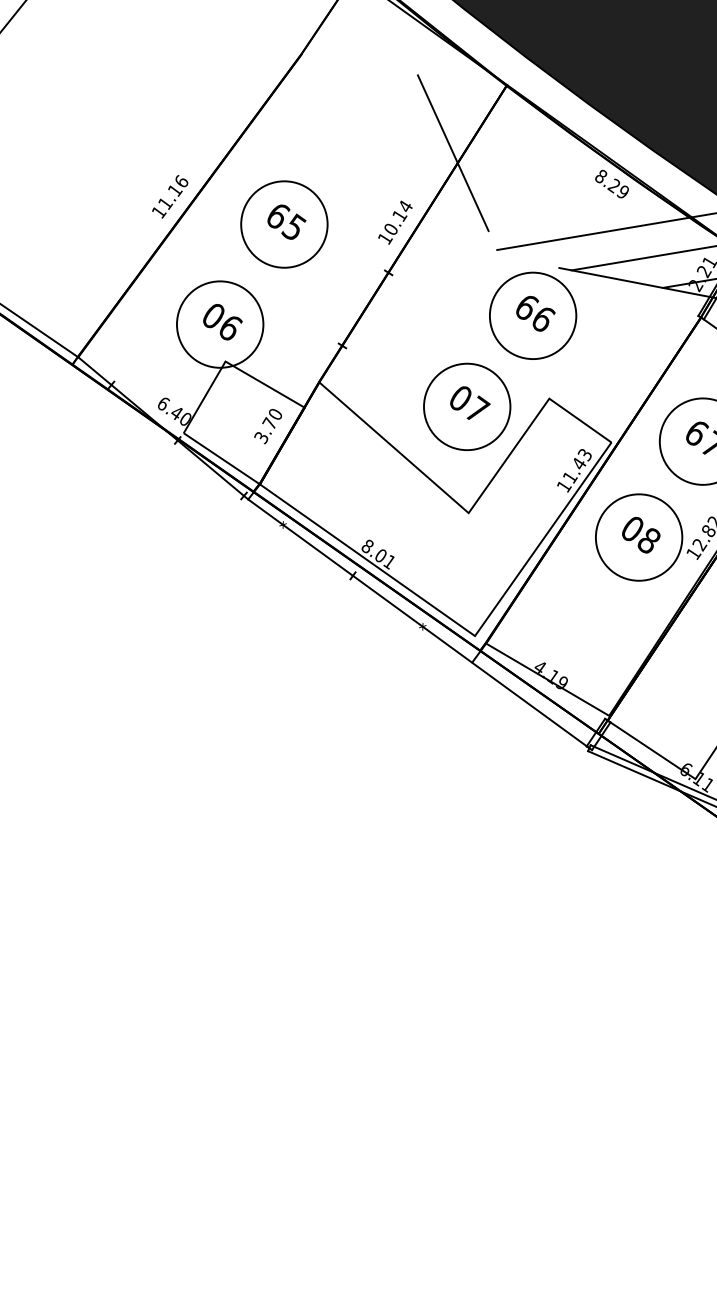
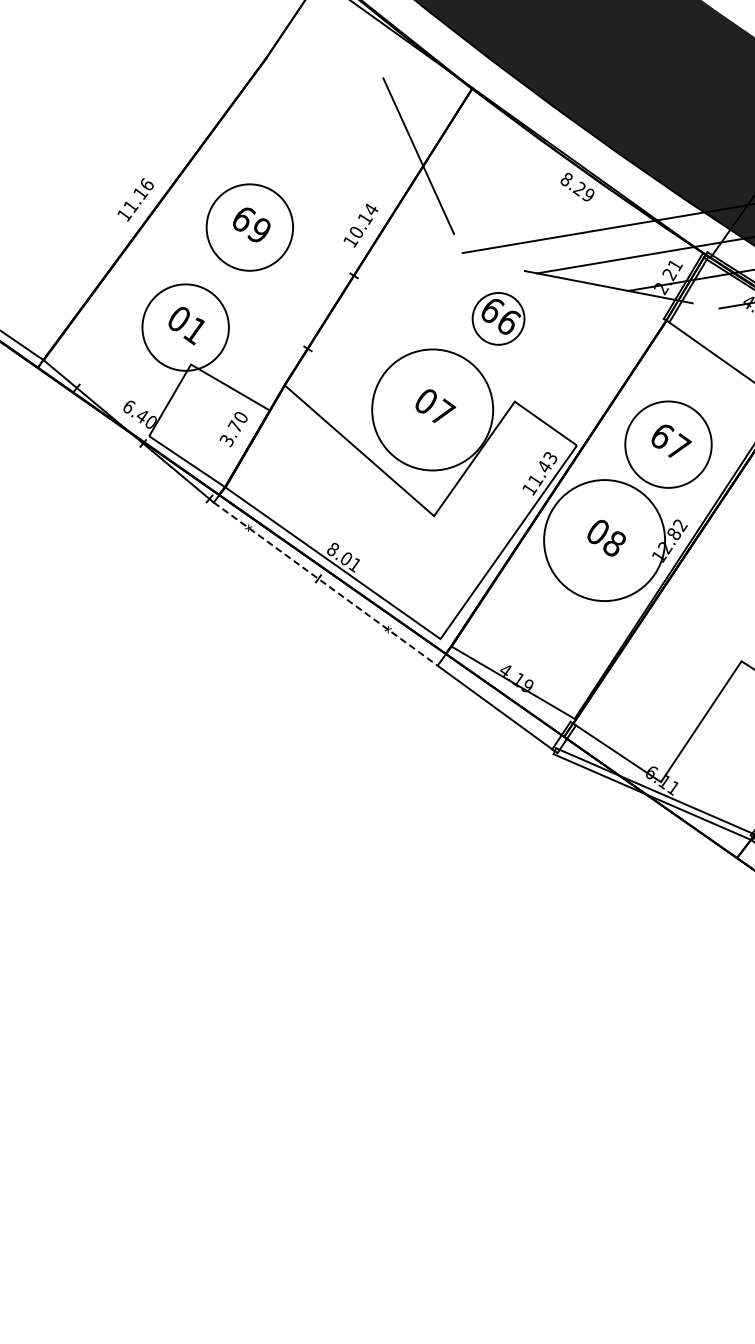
text: (293, 226) -> (258, 229), 65 -> 69
circle: (533, 315) -> (498, 318), size x0.6
text: (230, 328) -> (195, 331), 06 -> 01
circle: (467, 406) -> (432, 409), size x1.4
circle: (639, 537) -> (604, 540), size x1.4
line: (360, 581) -> (325, 584), solid -> dashed

